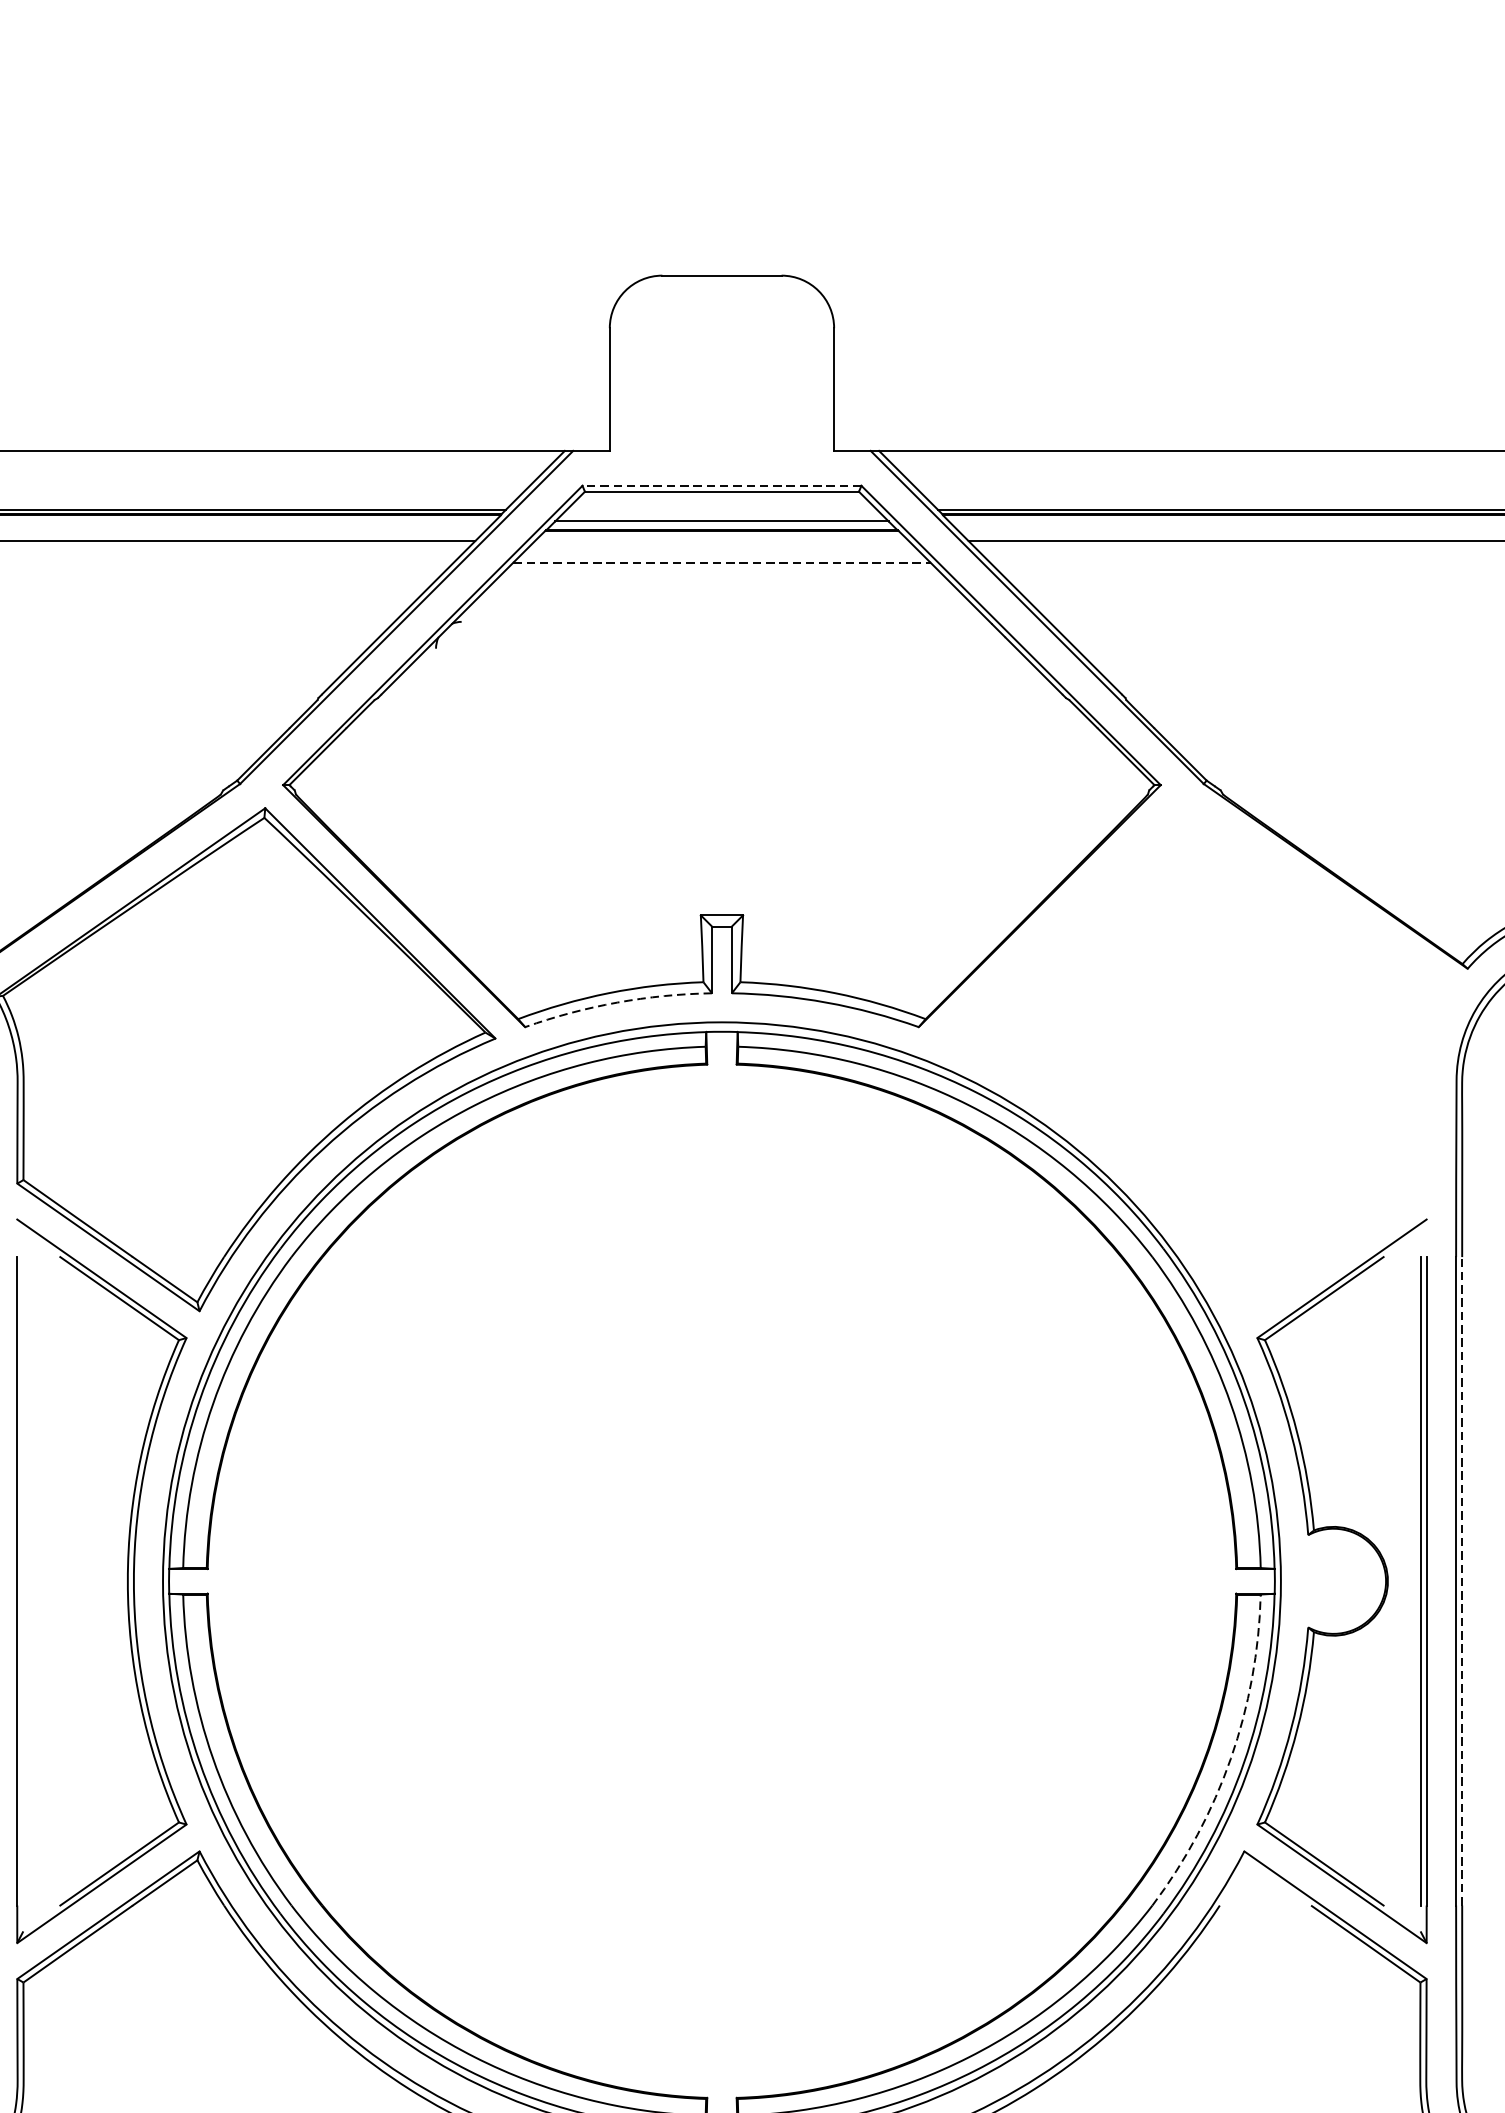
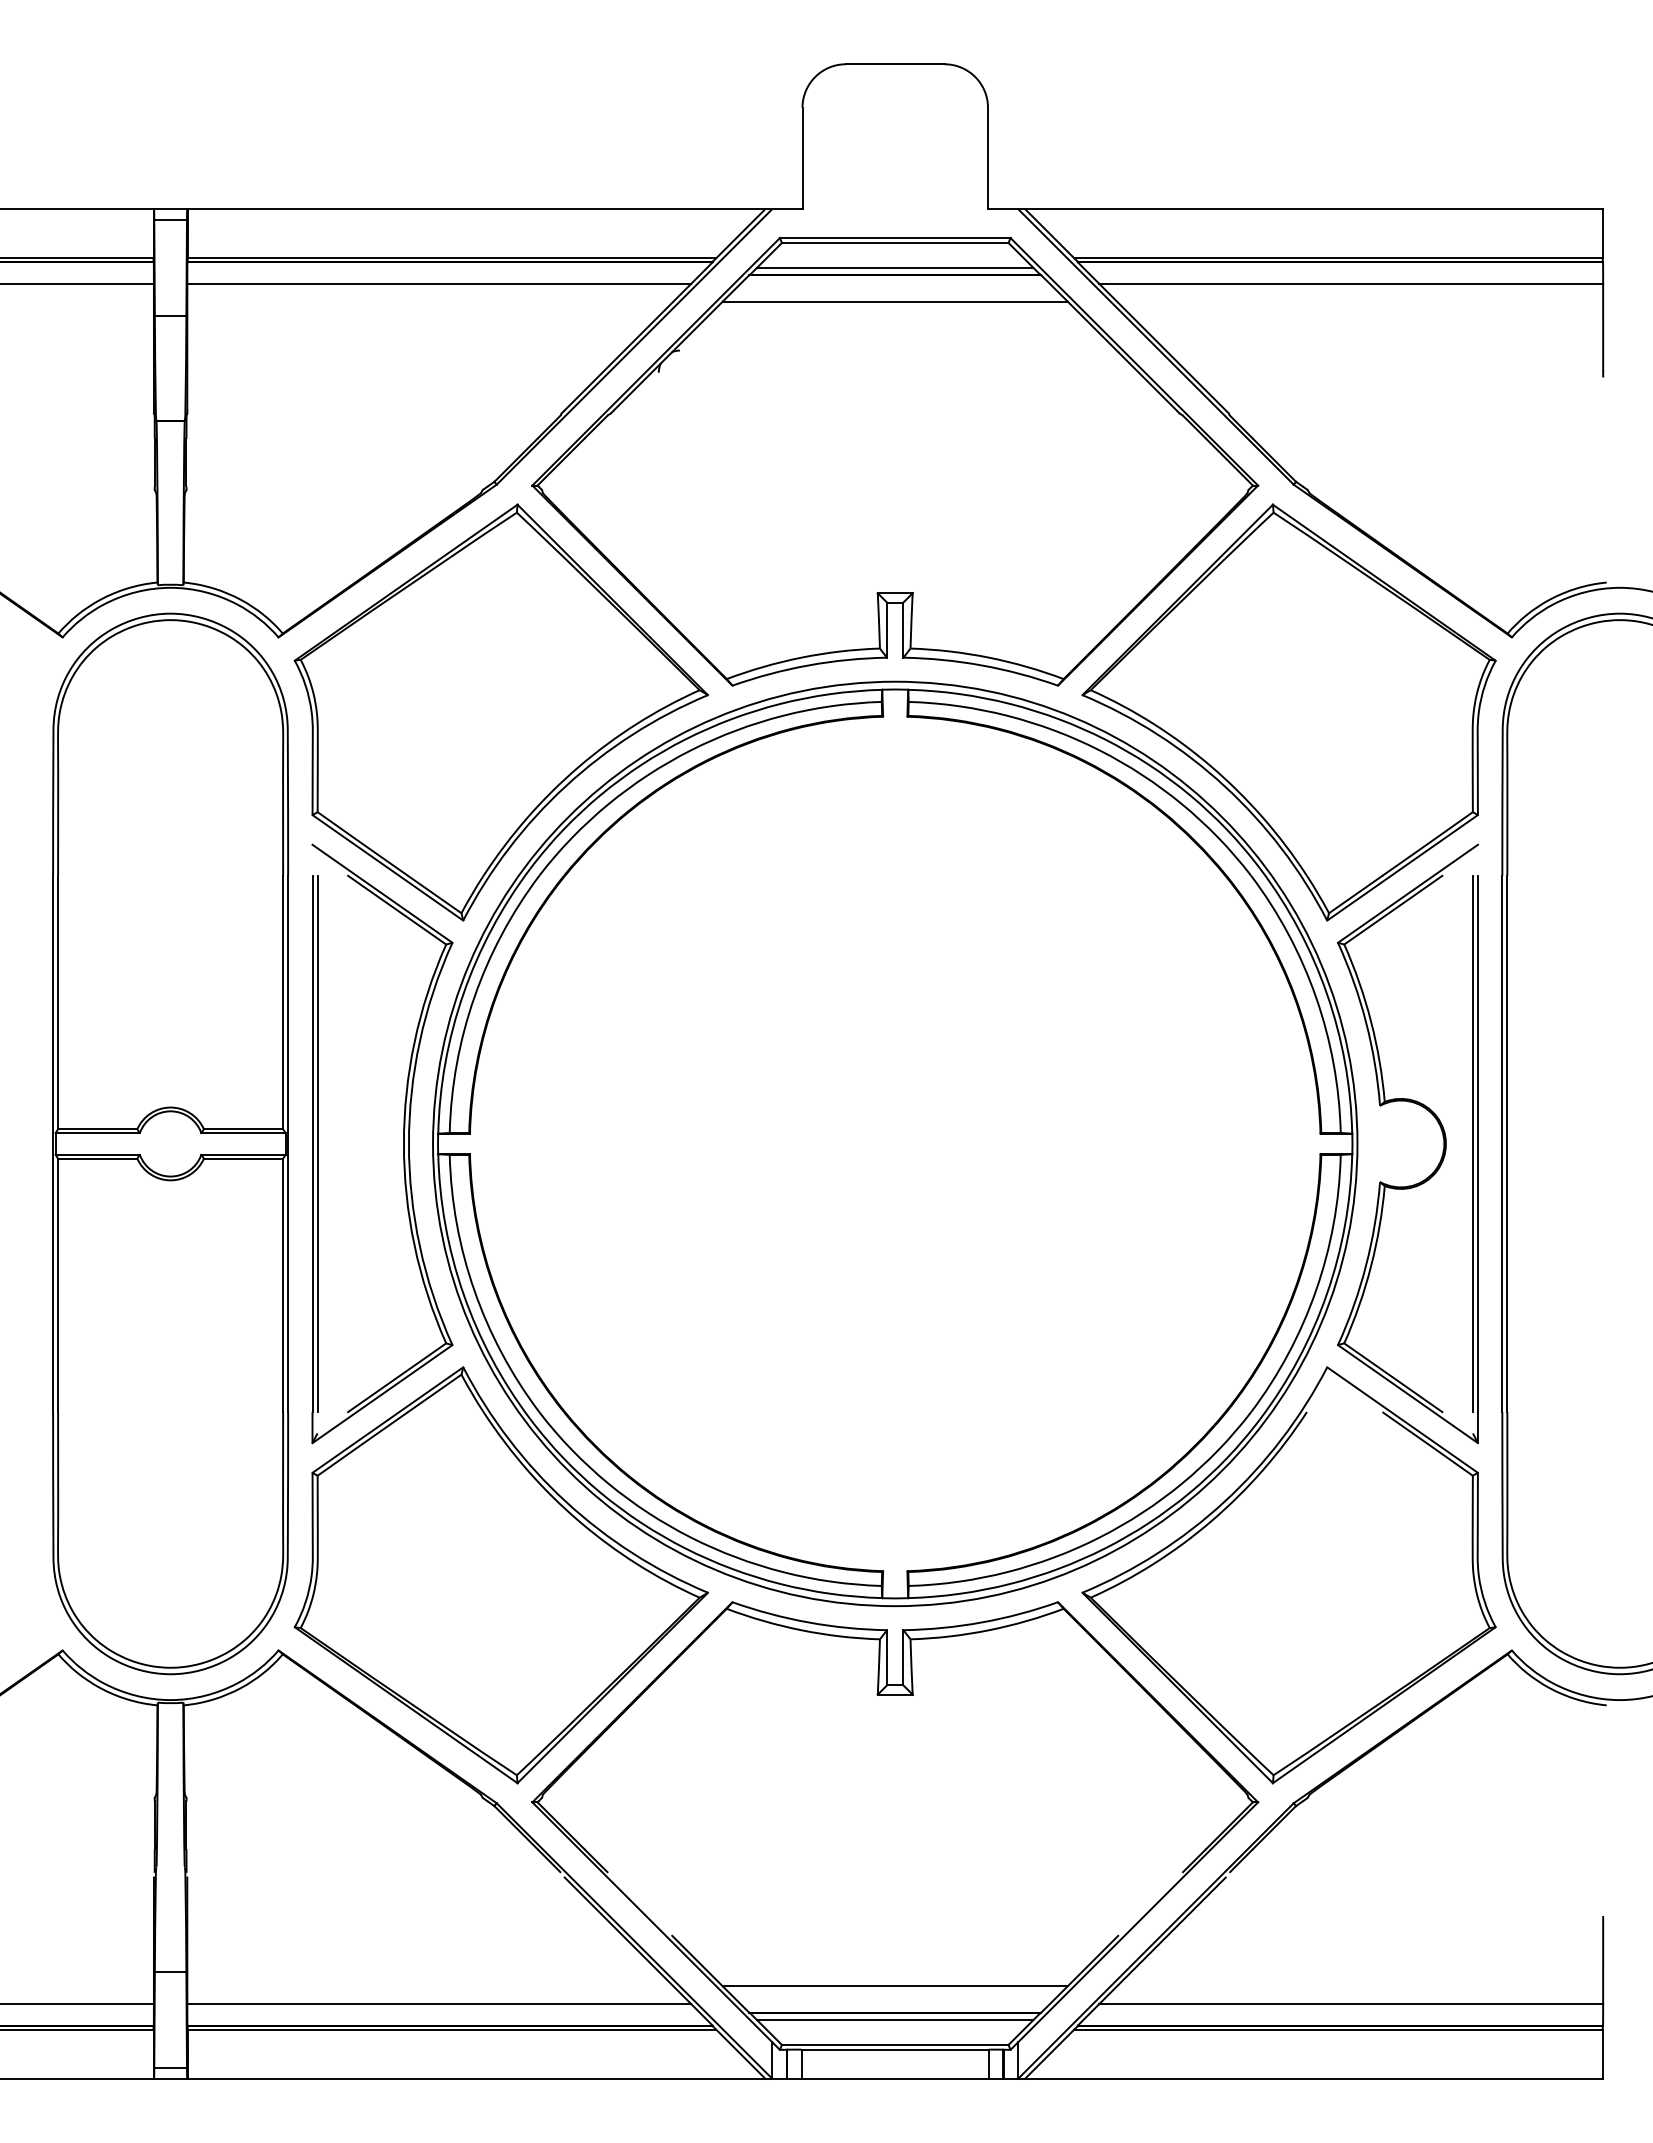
line: (721, 486) -> (894, 238), dashed -> solid
line: (722, 562) -> (895, 301), dashed -> solid
arc: (617, 1002) -> (808, 665), dashed -> solid
part: (1197, 1059) -> (1288, 712), added
line: (23, 1580) -> (317, 1143), added
line: (1462, 1580) -> (1507, 1143), dashed -> solid
arc: (1231, 1758) -> (1316, 1290), dashed -> solid

